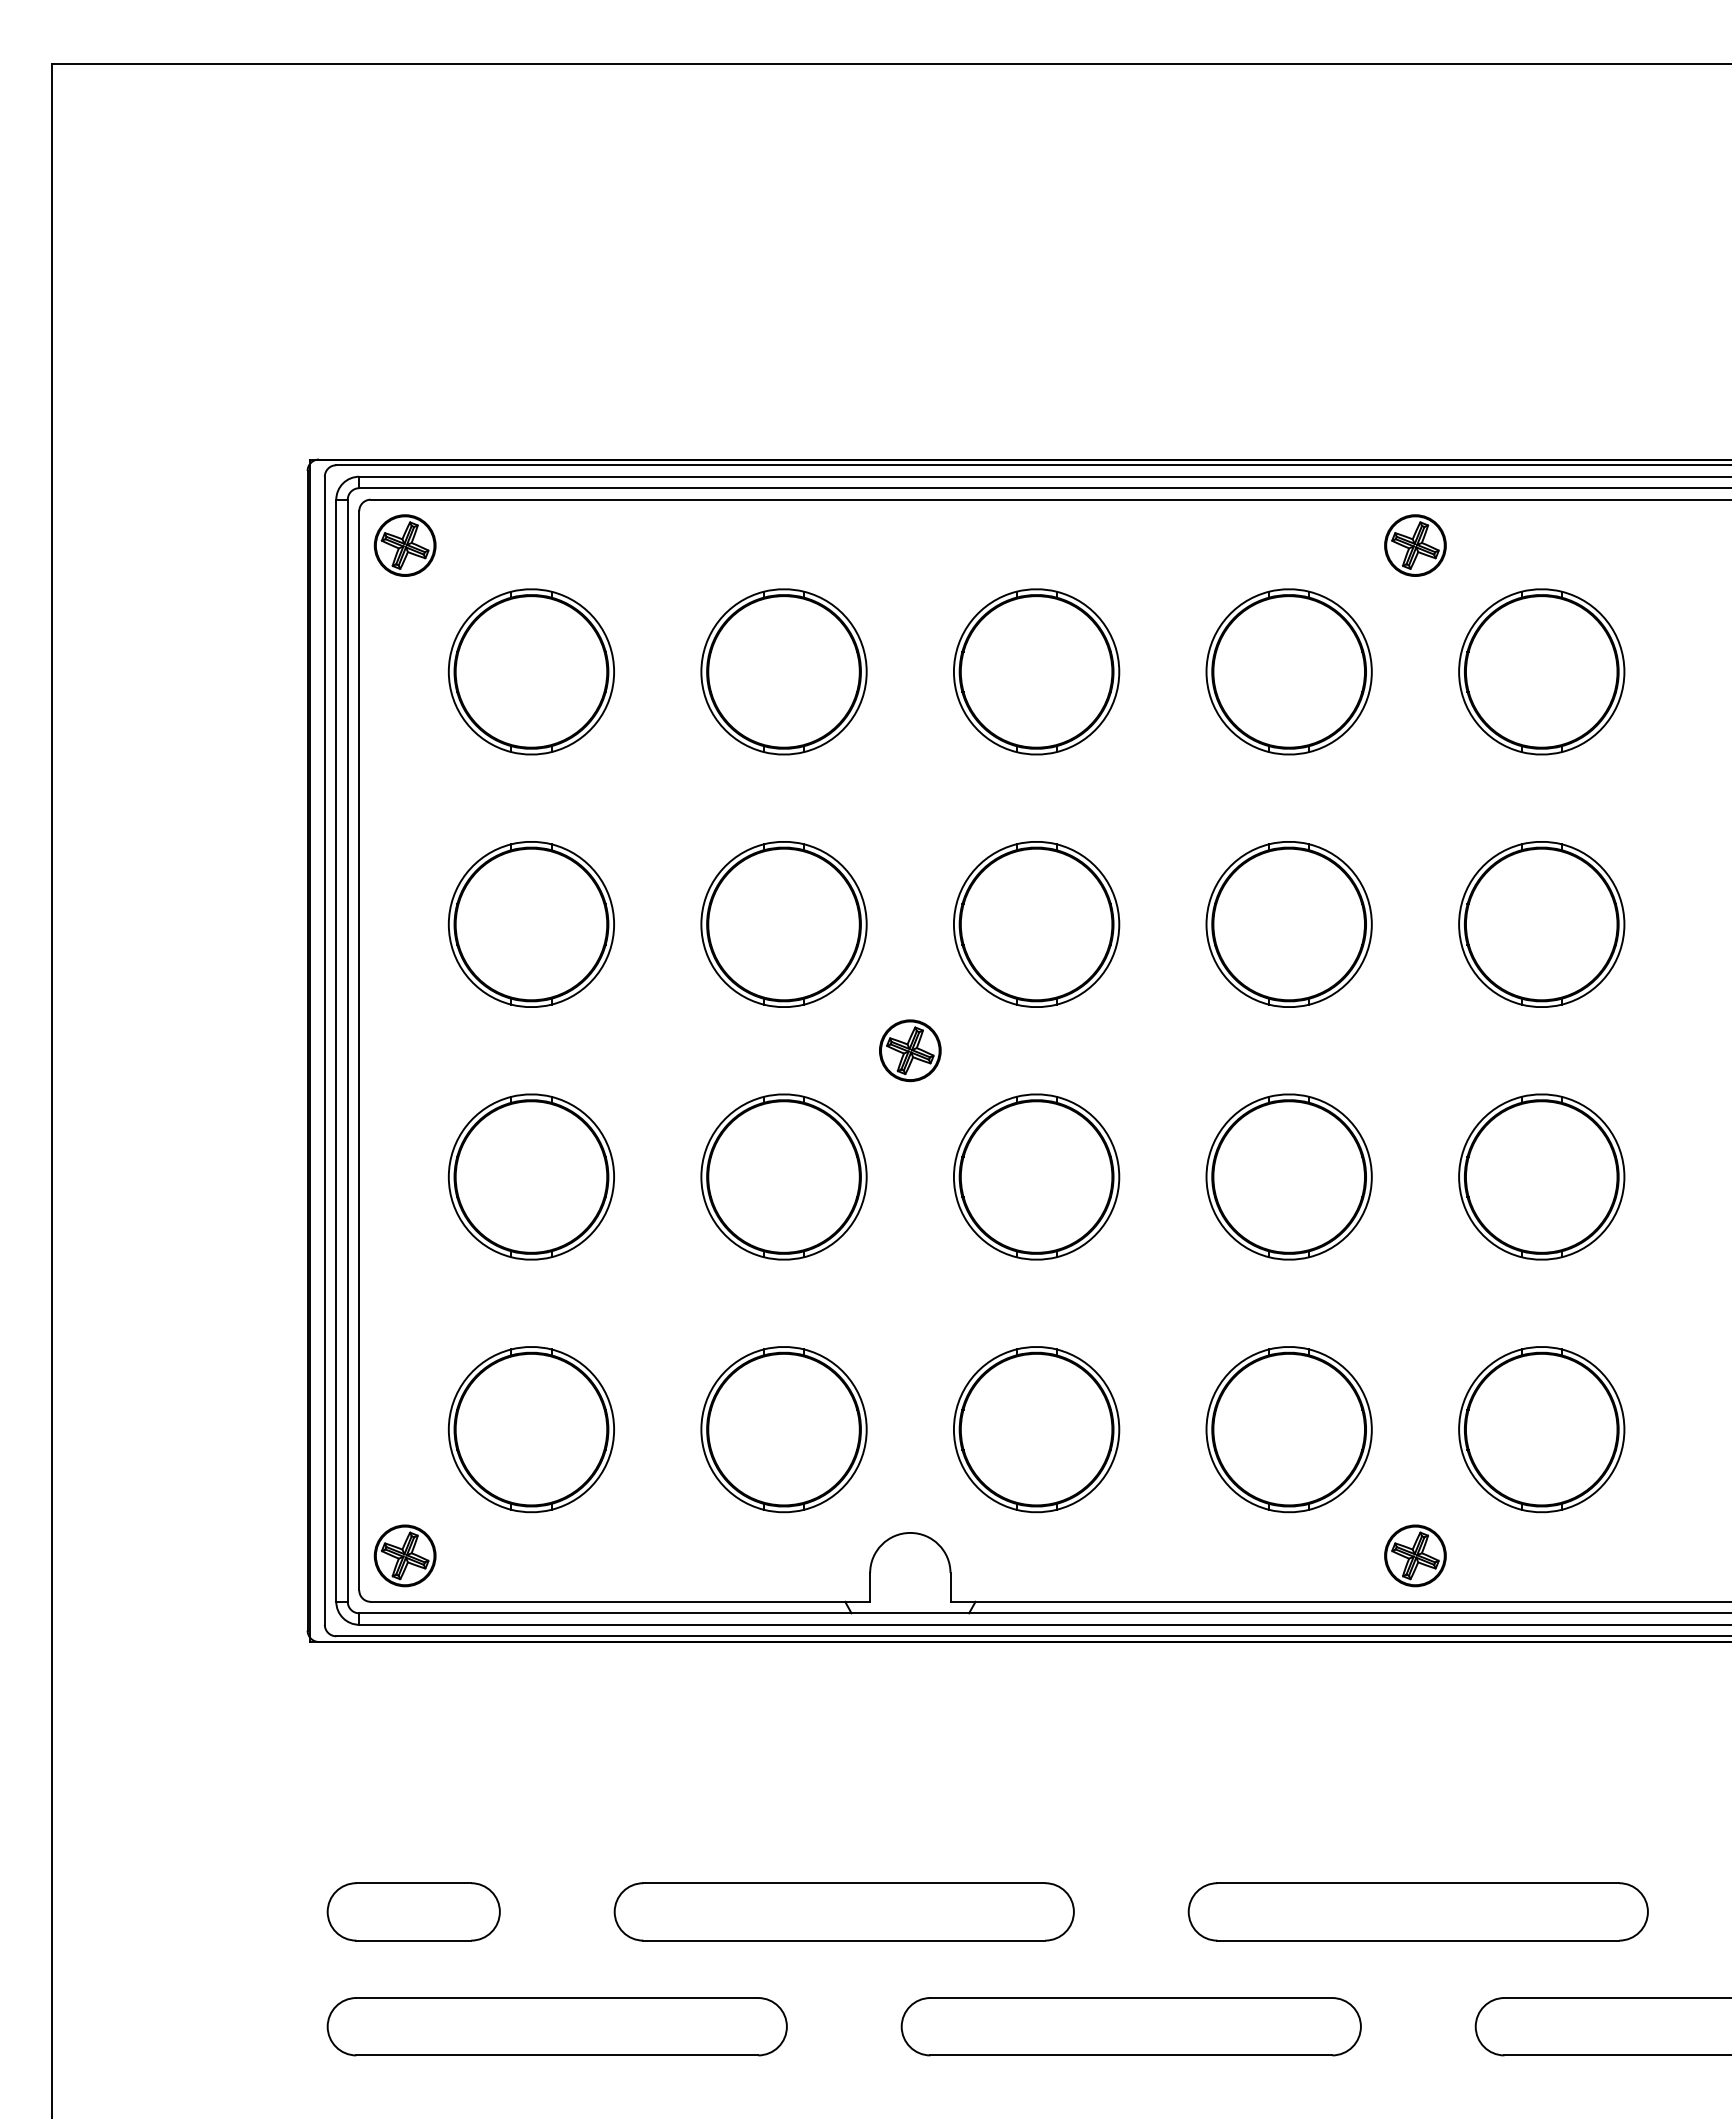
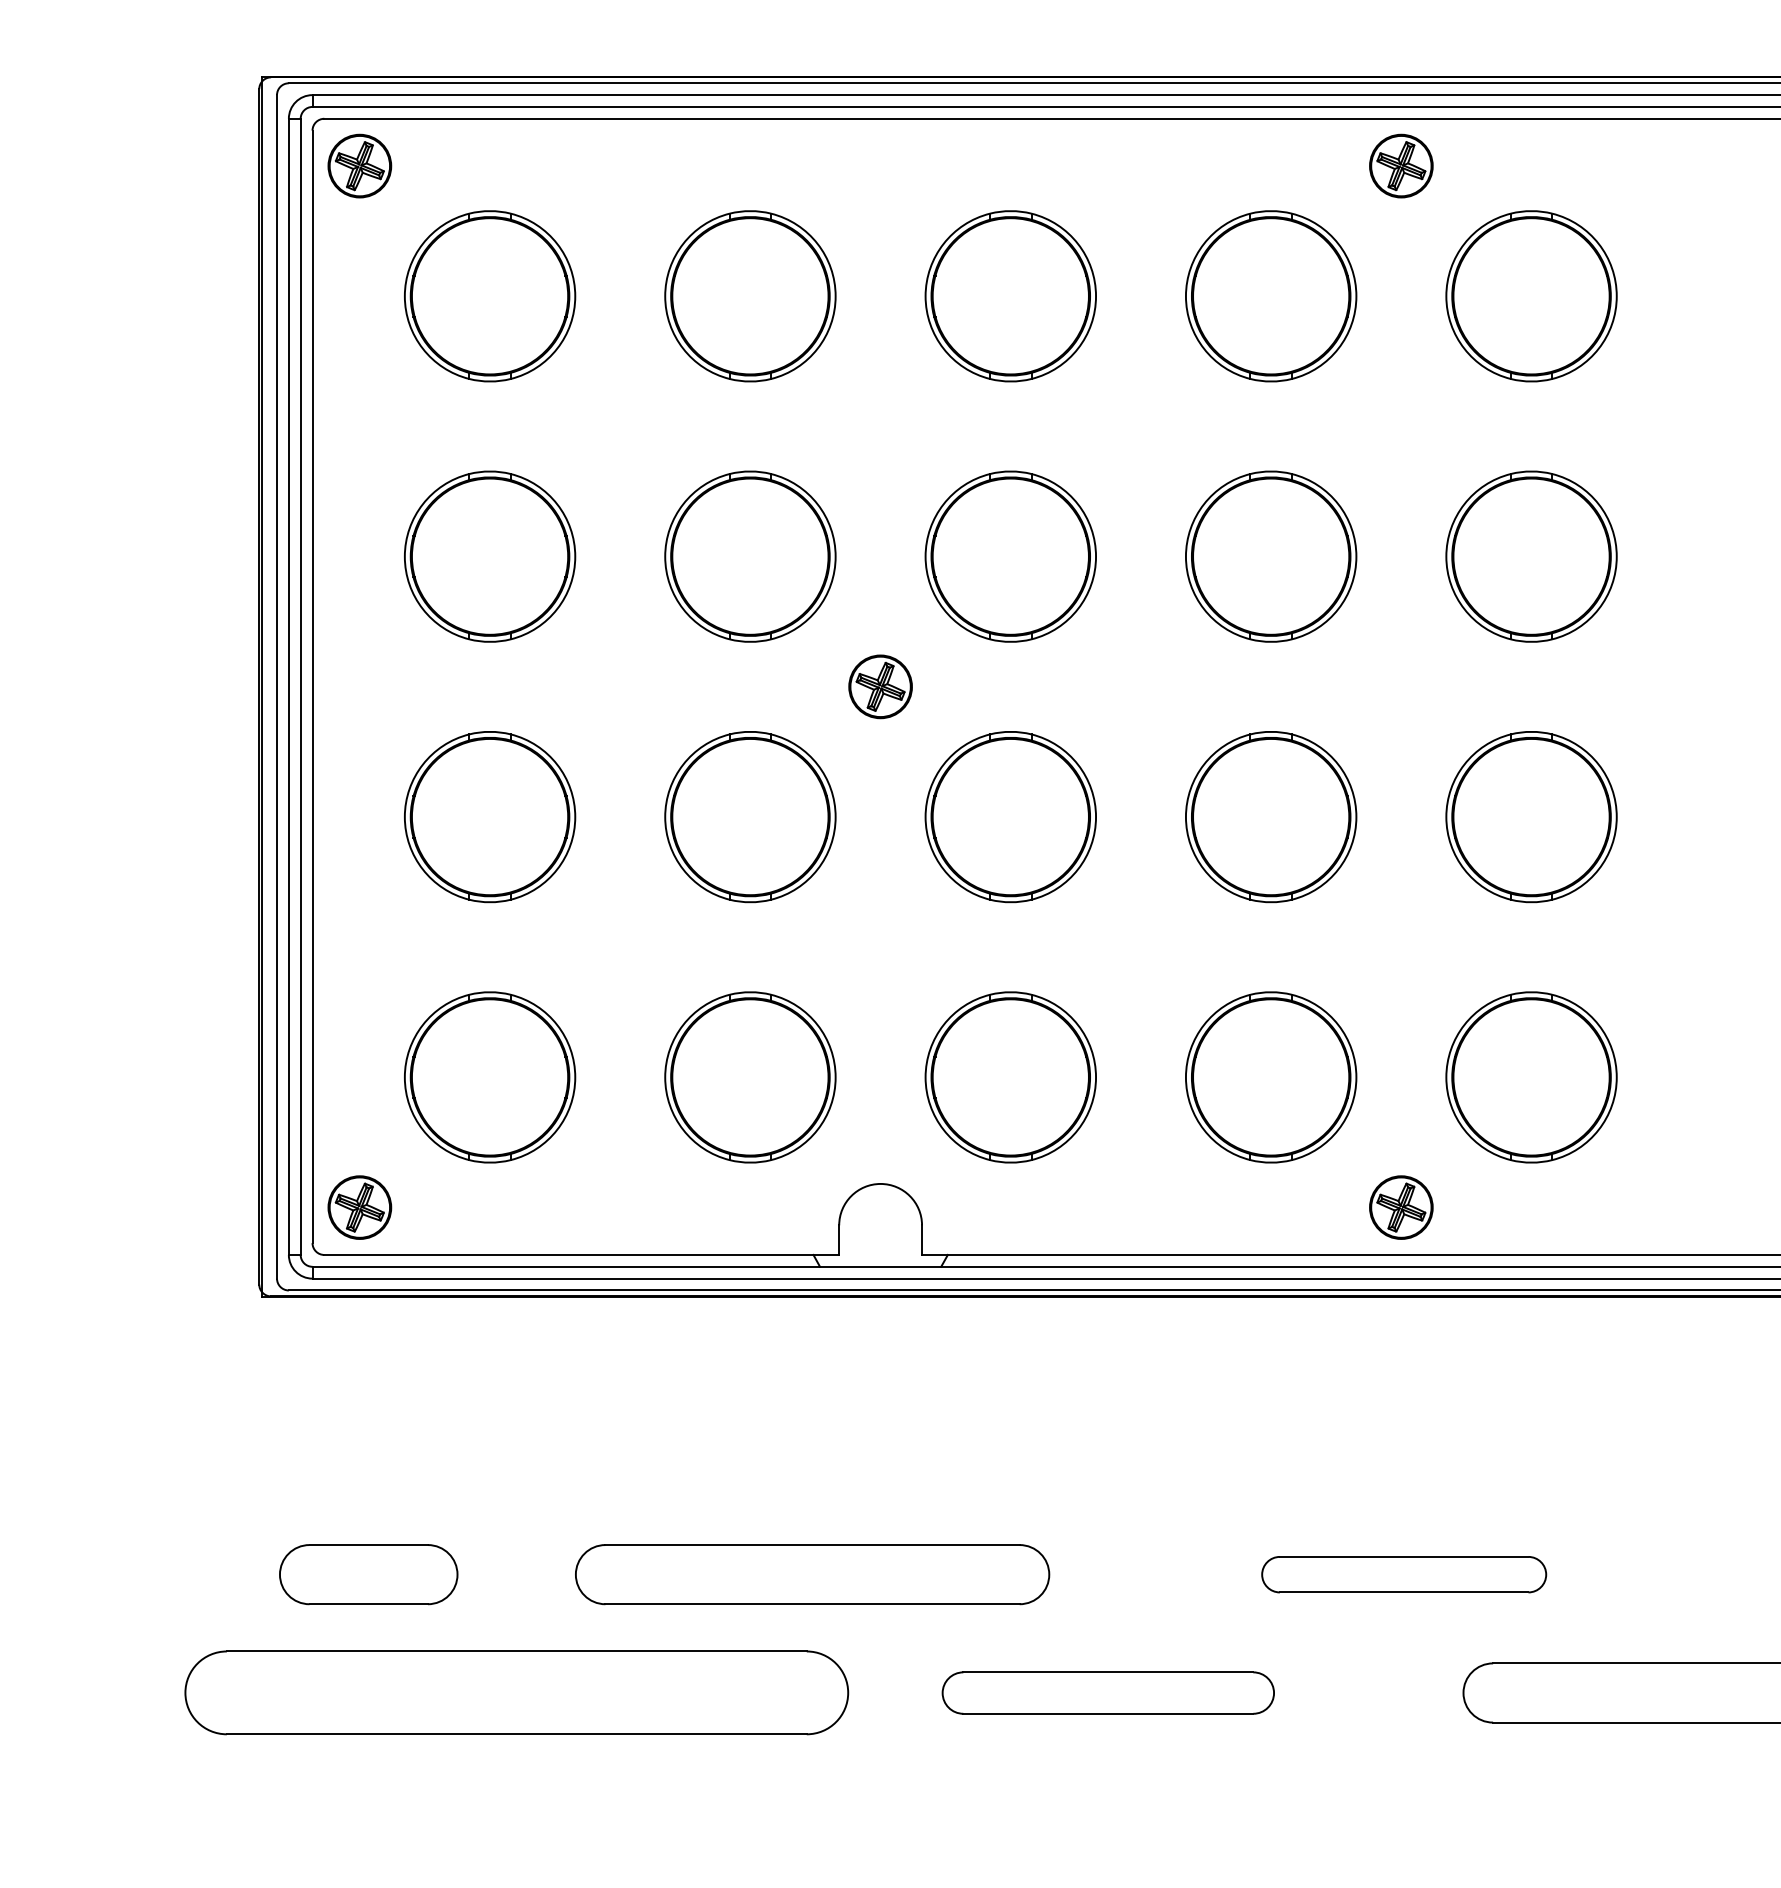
part: (1417, 1911) -> (1403, 1574), size x0.6
part: (556, 2026) -> (515, 1692), size x1.4
part: (1130, 2026) -> (1107, 1692), size x0.7

